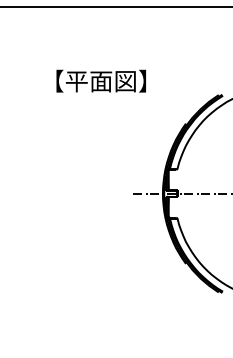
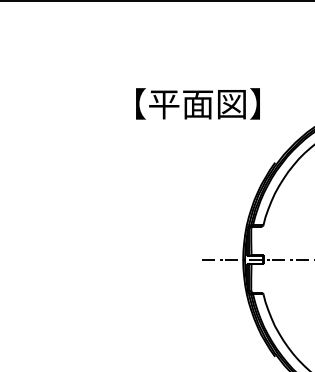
text: (100, 80) -> (196, 102), moved

